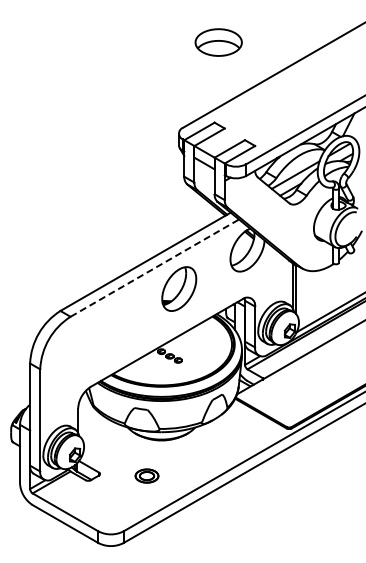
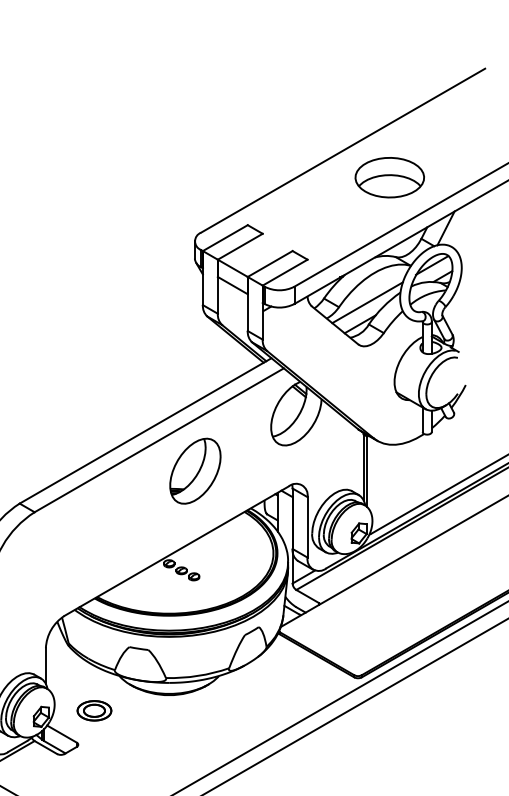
part: (218, 42) -> (389, 177), moved
line: (155, 267) -> (160, 439), dashed -> solid
part: (146, 475) -> (93, 709), moved

